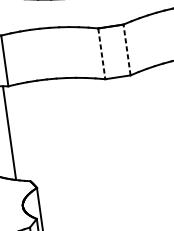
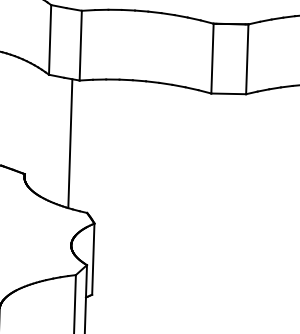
line: (127, 50) -> (247, 59), dashed -> solid
line: (101, 53) -> (212, 58), dashed -> solid

